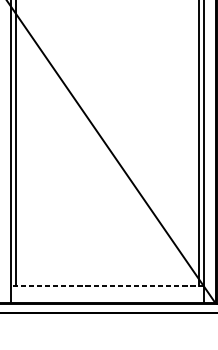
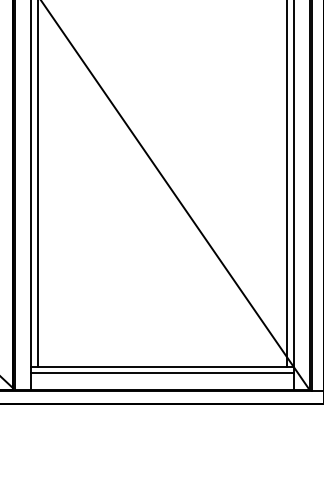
line: (107, 285) -> (162, 366), dashed -> solid
line: (107, 290) -> (162, 373), added

